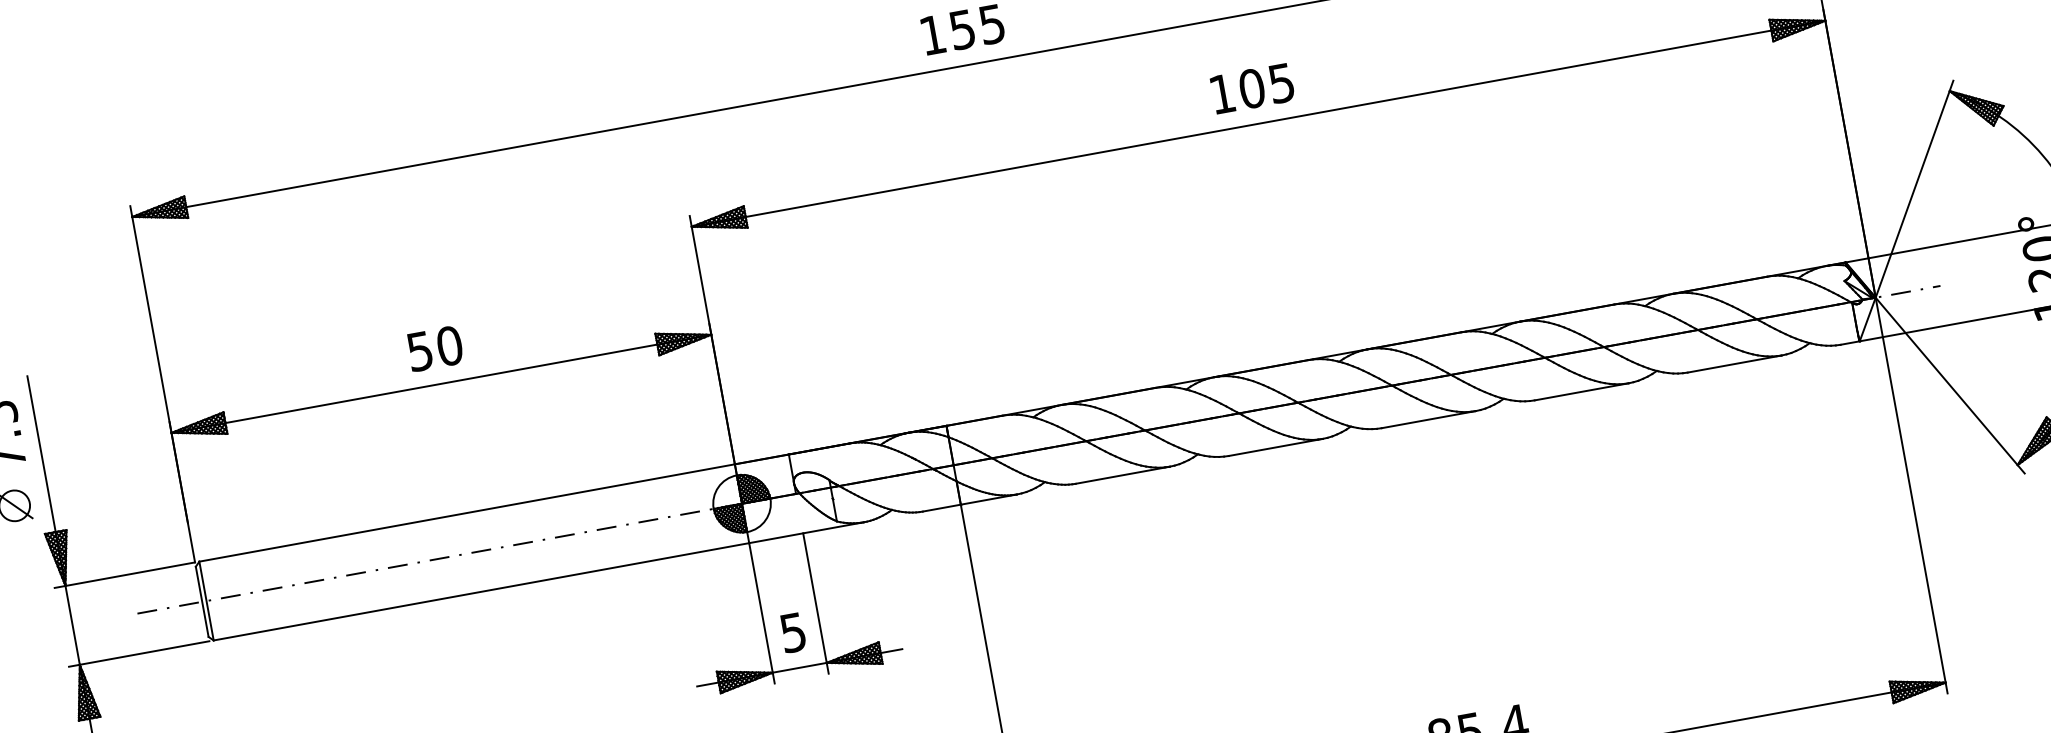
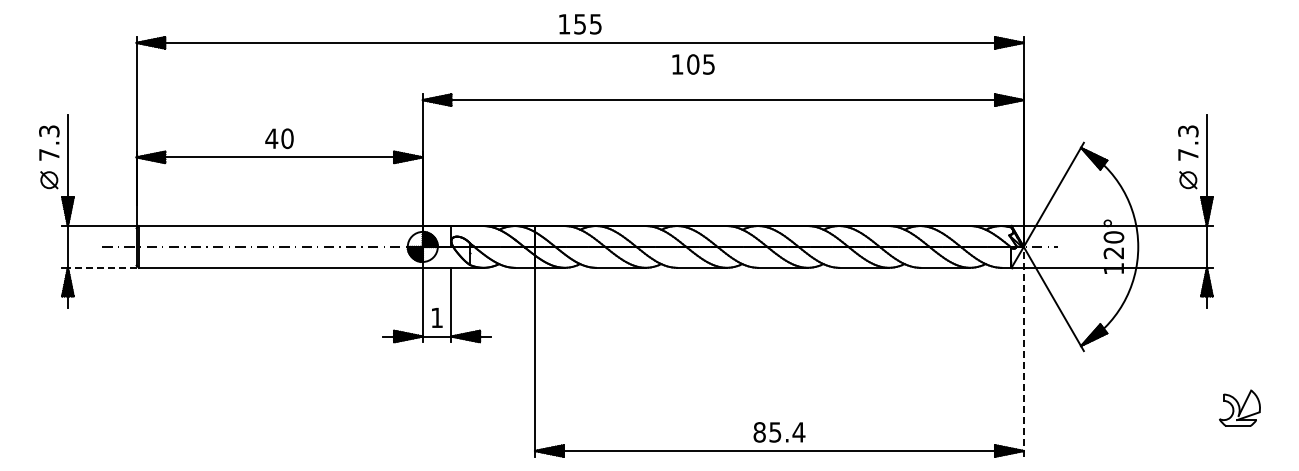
text: (1252, 88) -> (693, 64), moved
text: (419, 351) -> (271, 138), 50 -> 40
line: (1910, 495) -> (1023, 351), solid -> dashed
text: (792, 632) -> (436, 317), 5 -> 1
line: (143, 652) -> (101, 267), solid -> dashed

